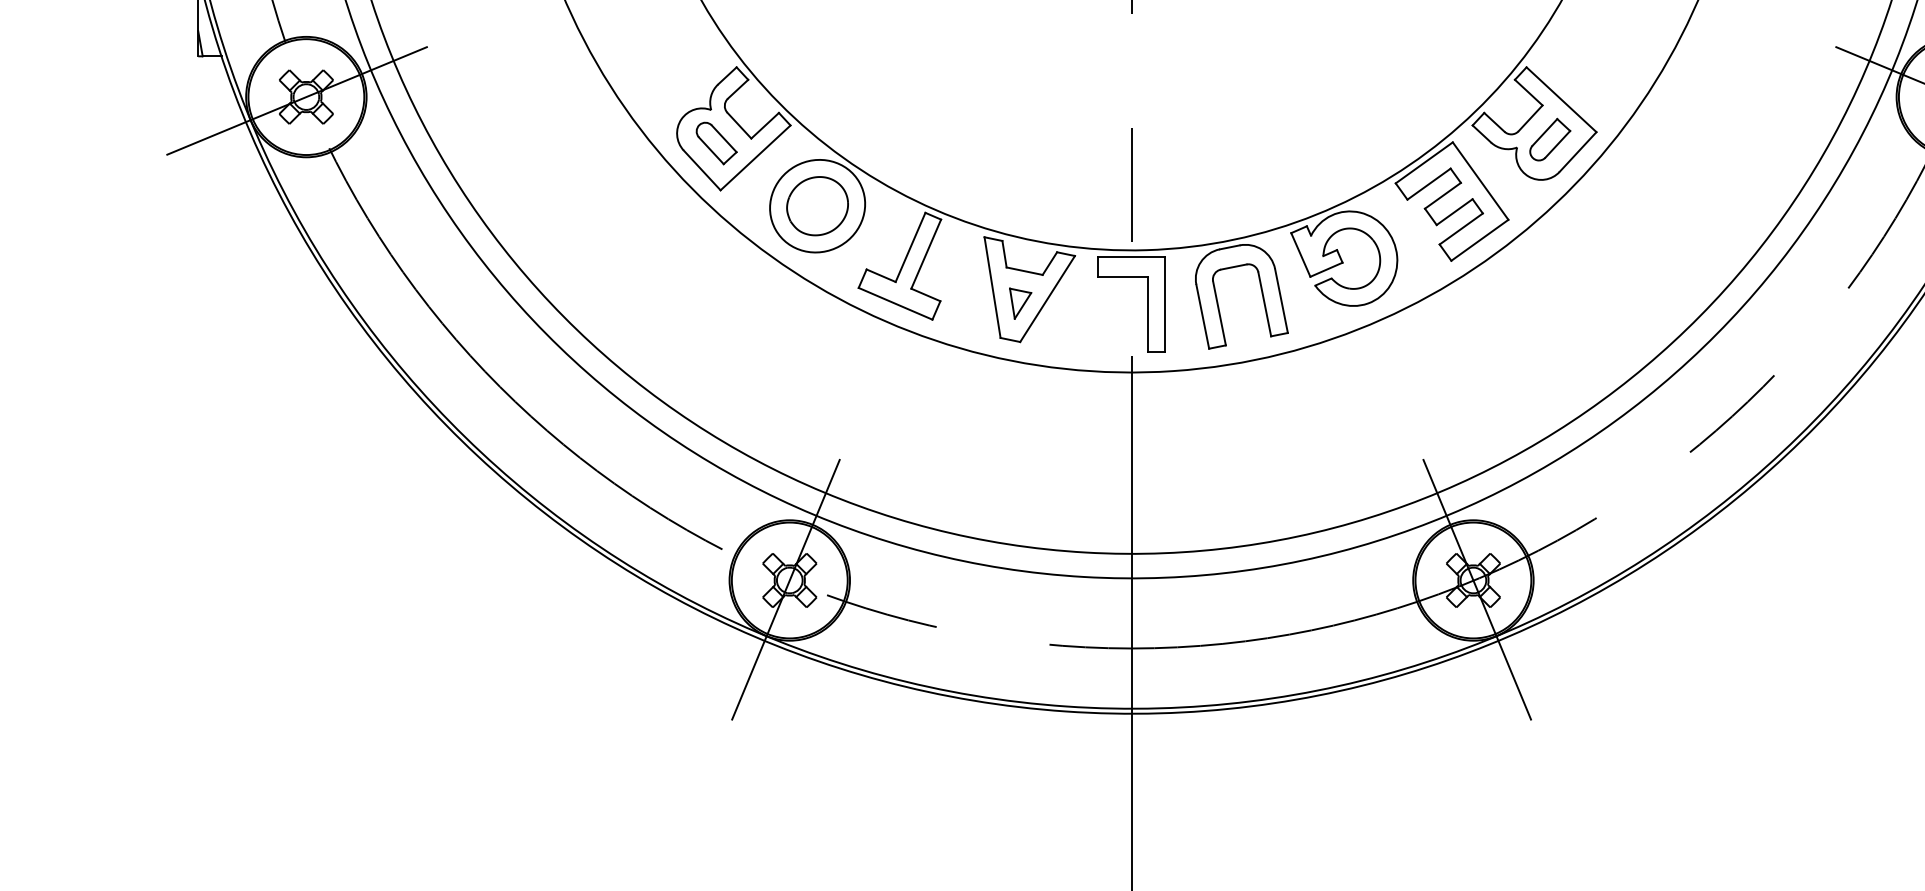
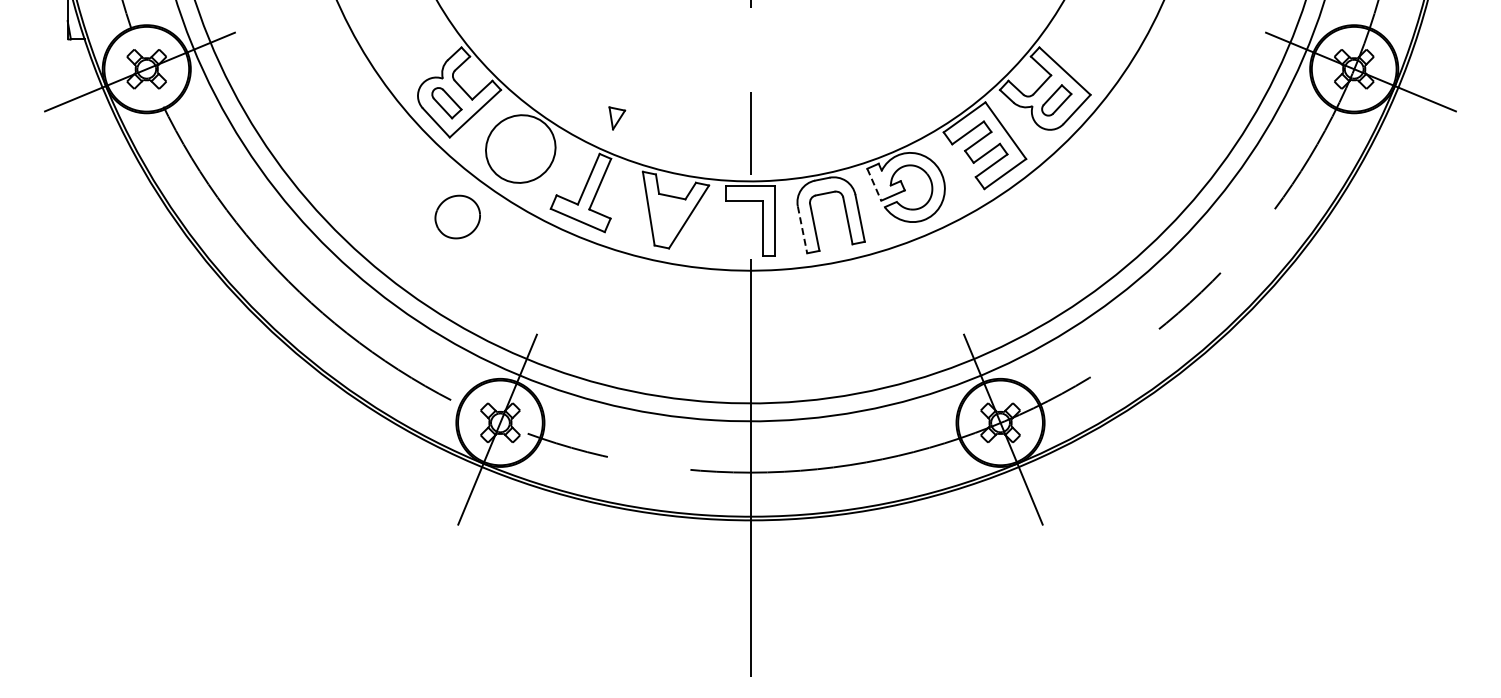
part: (817, 205) -> (457, 216), moved
line: (1301, 255) -> (874, 185), solid -> dashed
part: (1020, 303) -> (617, 118), moved
line: (1202, 316) -> (802, 229), solid -> dashed

